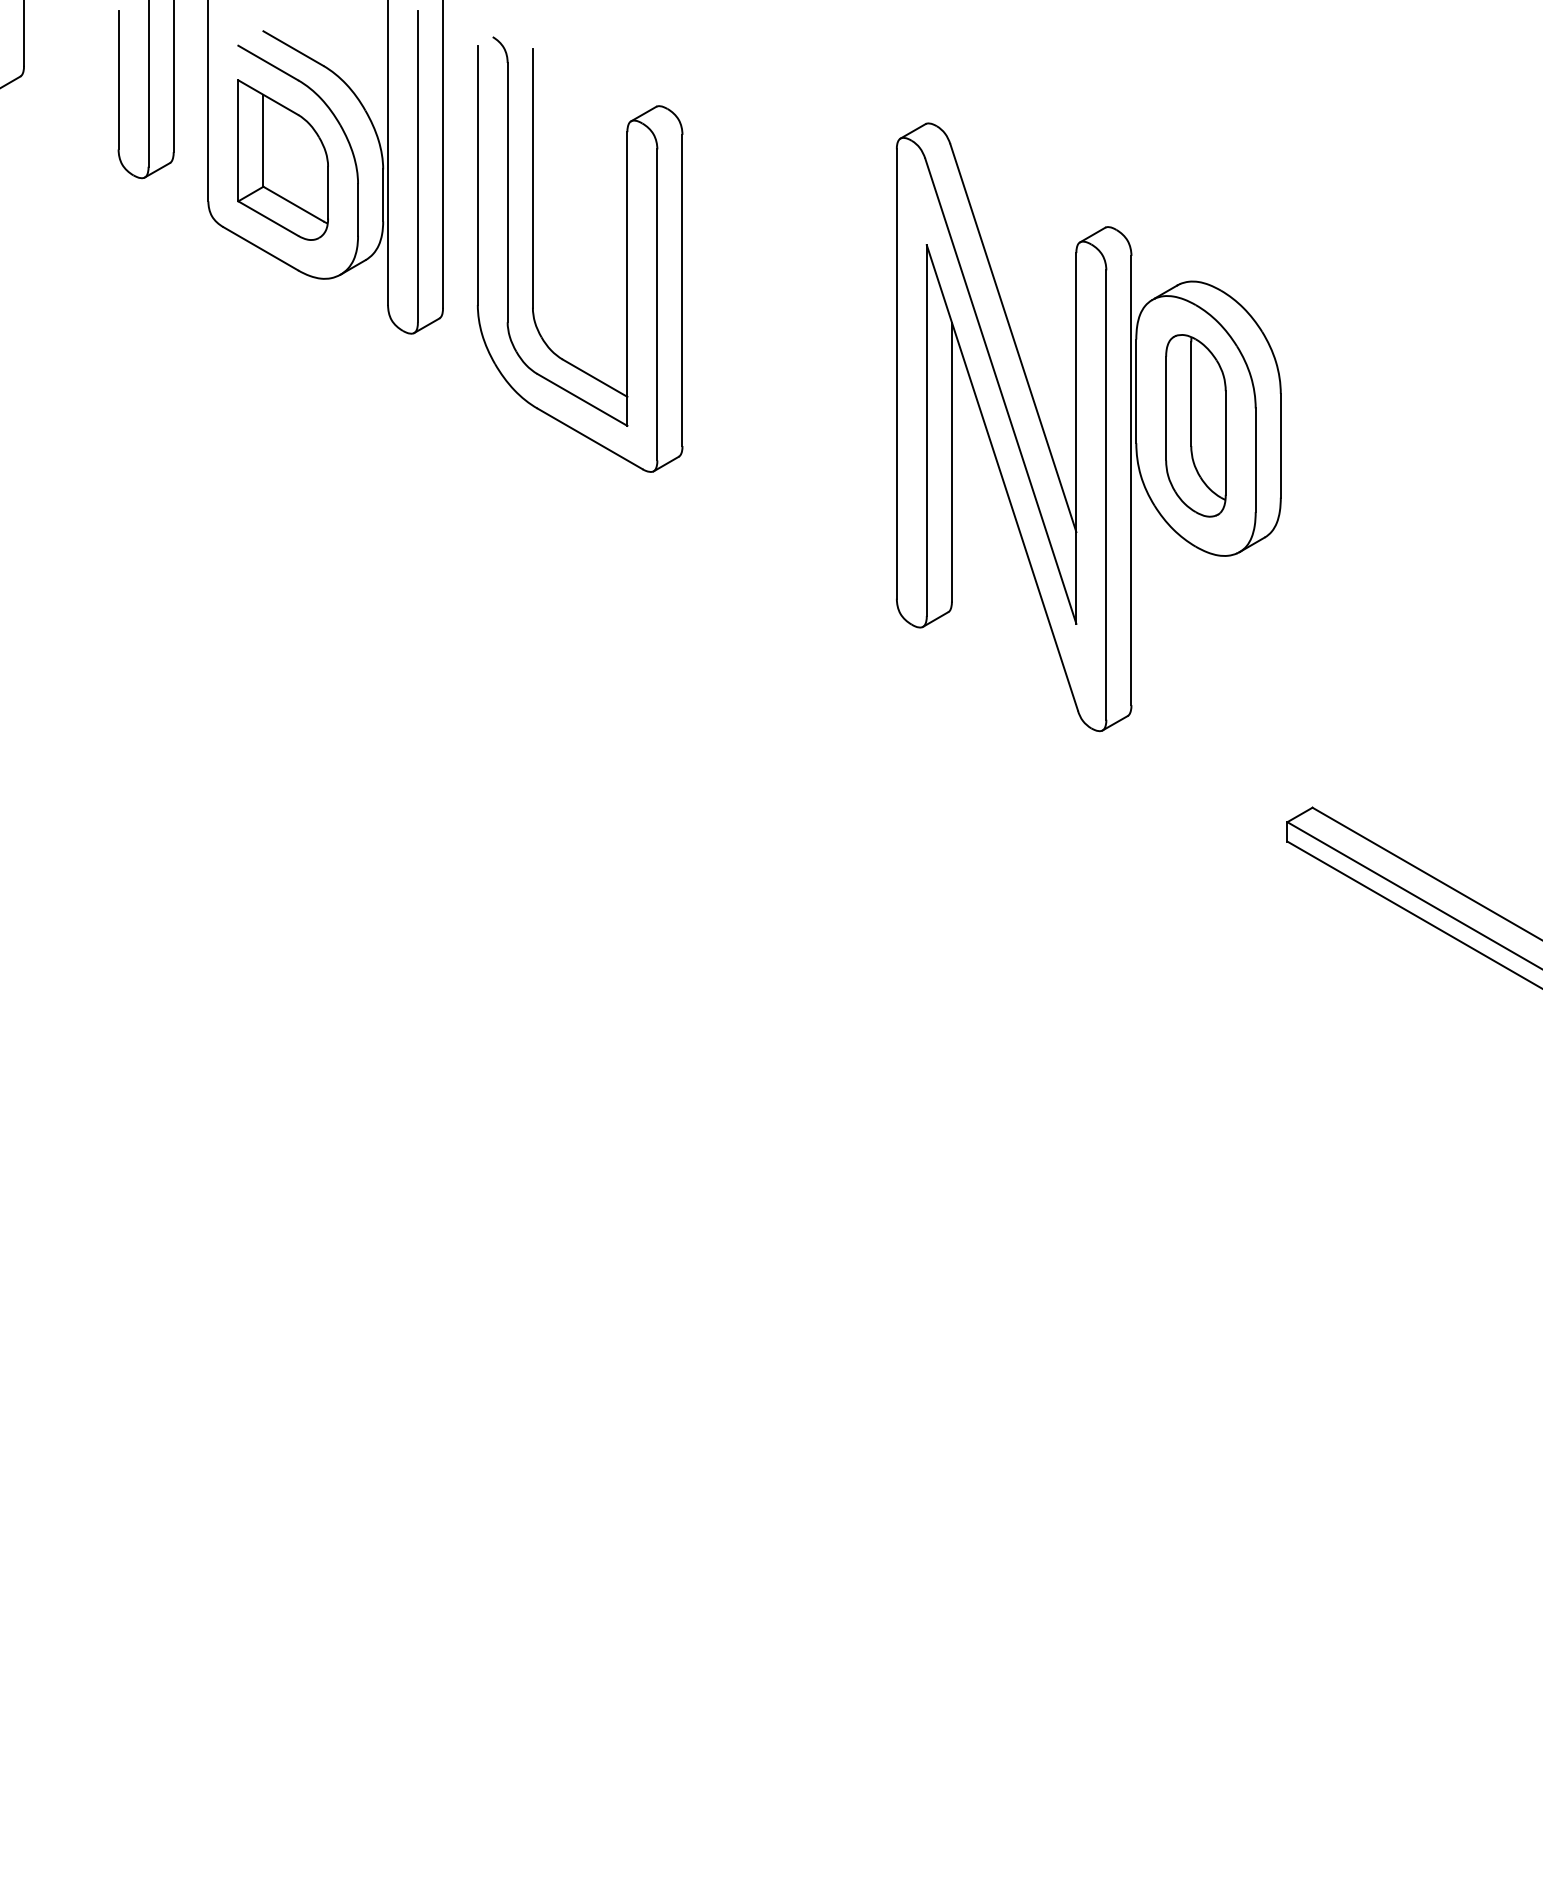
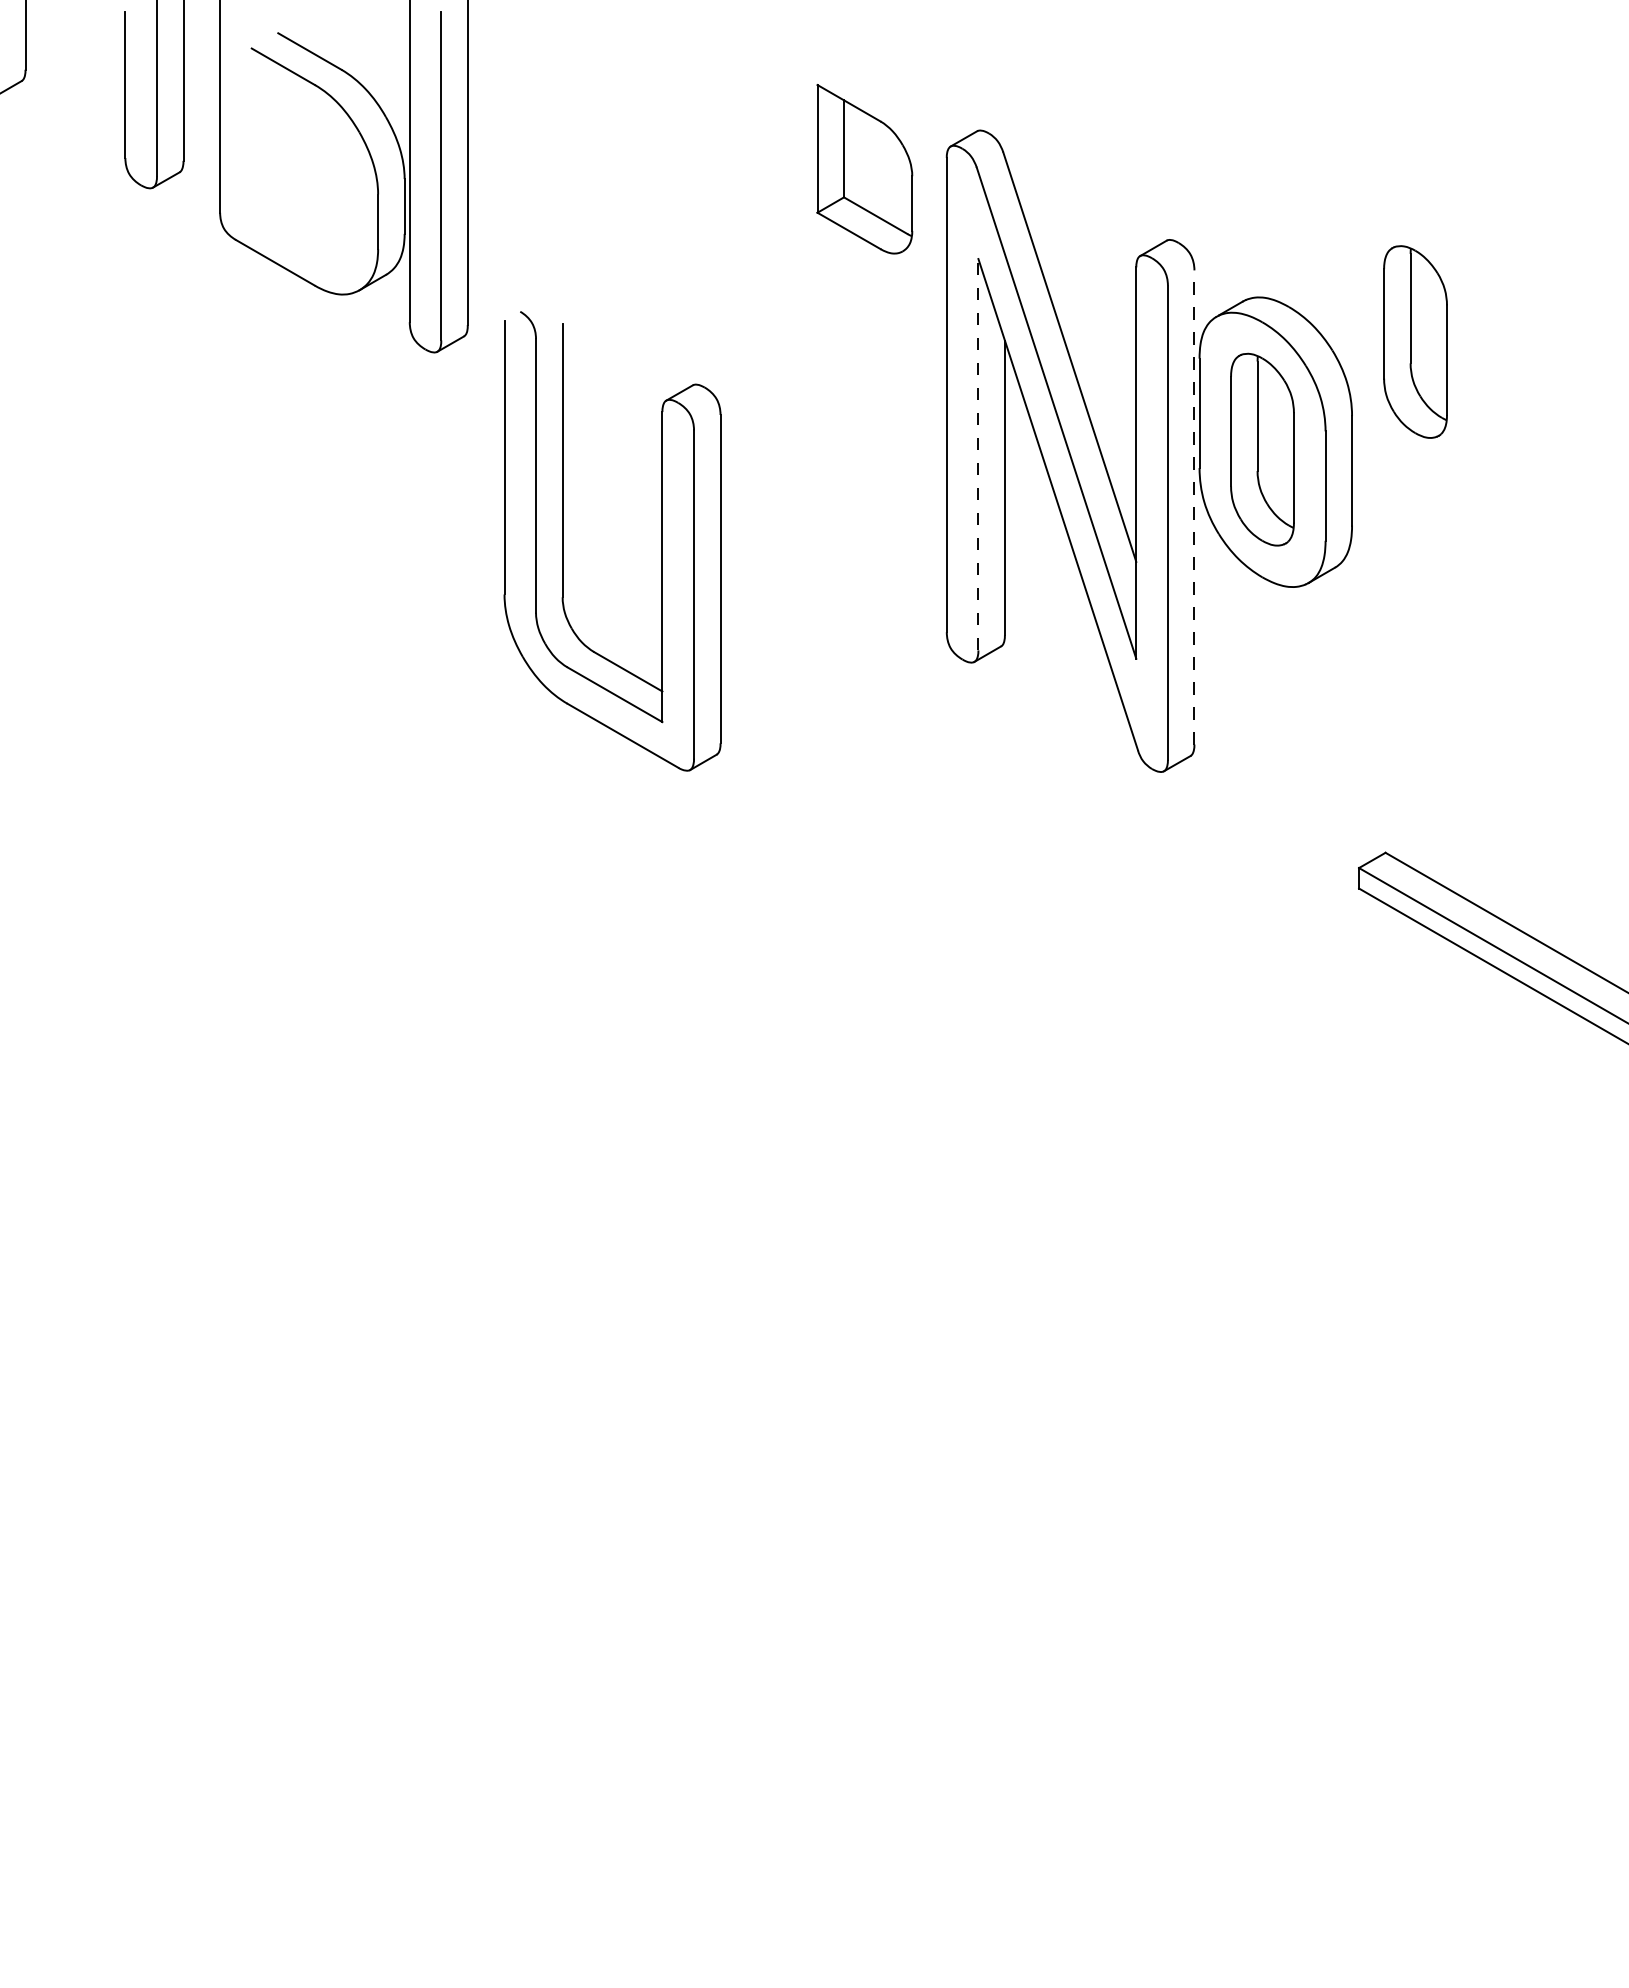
part: (282, 159) -> (864, 168), moved
part: (533, 254) -> (563, 541), moved
part: (1340, 323) -> (1415, 341), added
line: (926, 430) -> (978, 454), solid -> dashed
line: (1131, 480) -> (1194, 507), solid -> dashed

